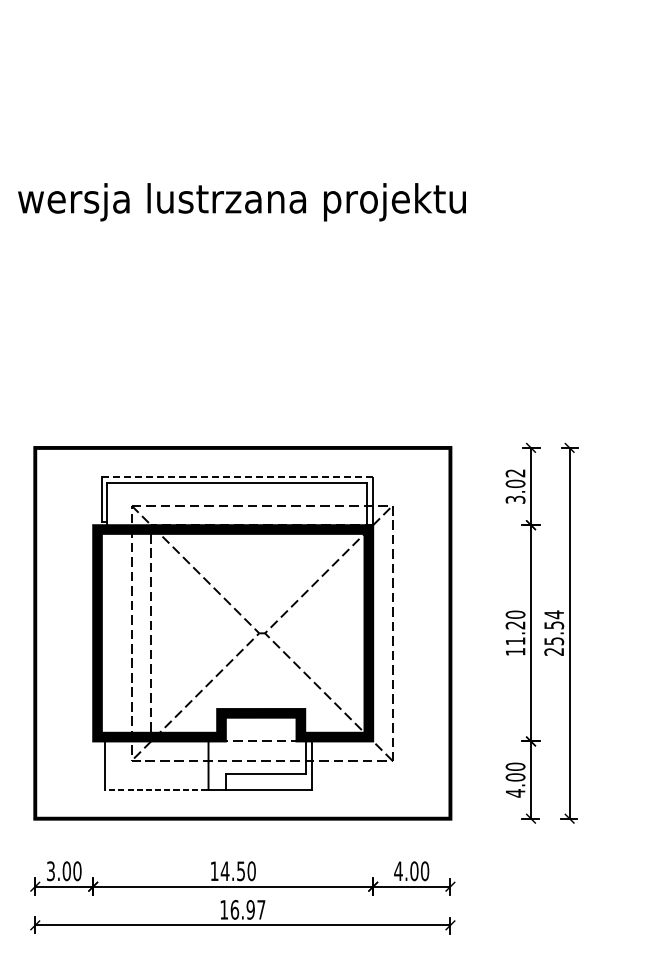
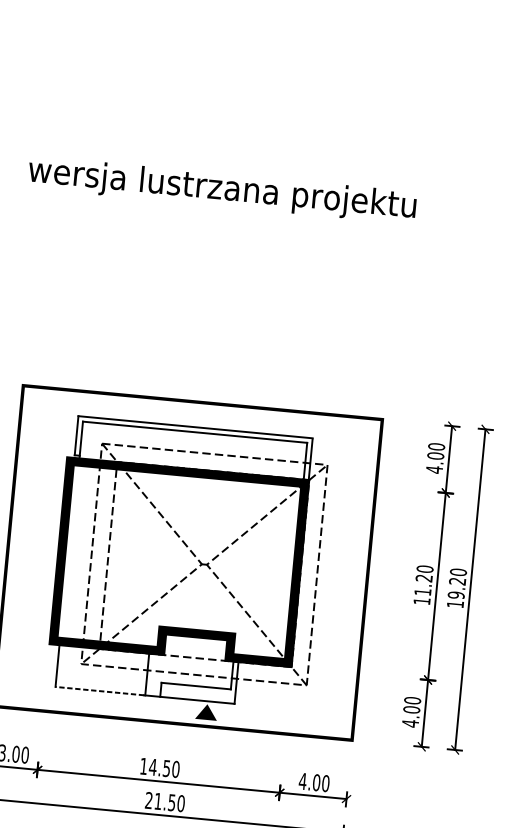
line: (237, 476) -> (195, 426), dashed -> solid
text: (515, 486) -> (435, 458), 3.02 -> 4.00
text: (554, 632) -> (457, 587), 25.54 -> 19.20
fill: (280, 802) -> (206, 712), added
text: (242, 909) -> (164, 801), 16.97 -> 21.50

